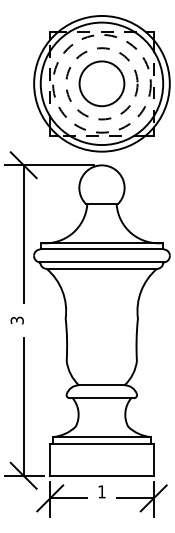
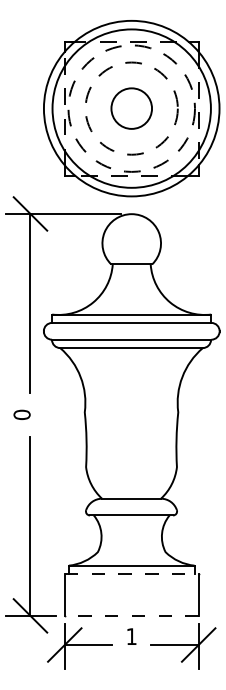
circle: (101, 83) -> (131, 108), size x0.7
text: (16, 320) -> (21, 414), 3 -> 0
line: (101, 443) -> (131, 574), solid -> dashed
line: (101, 475) -> (131, 615), solid -> dashed

